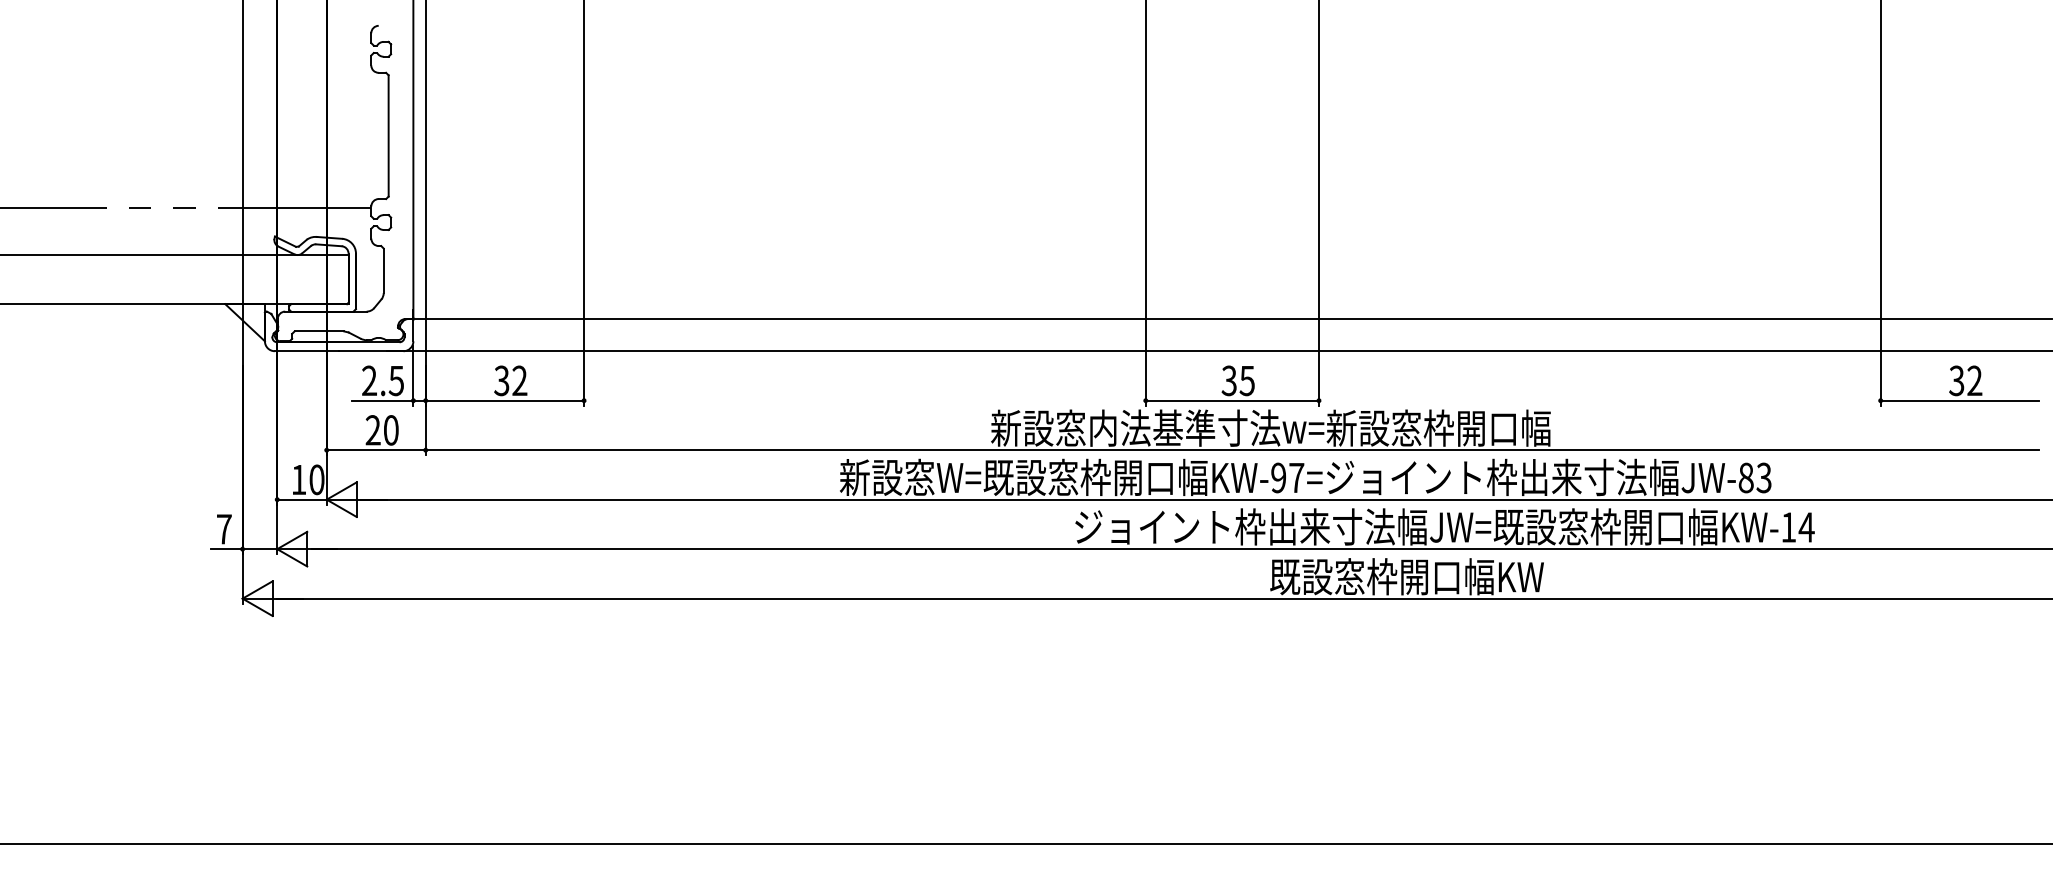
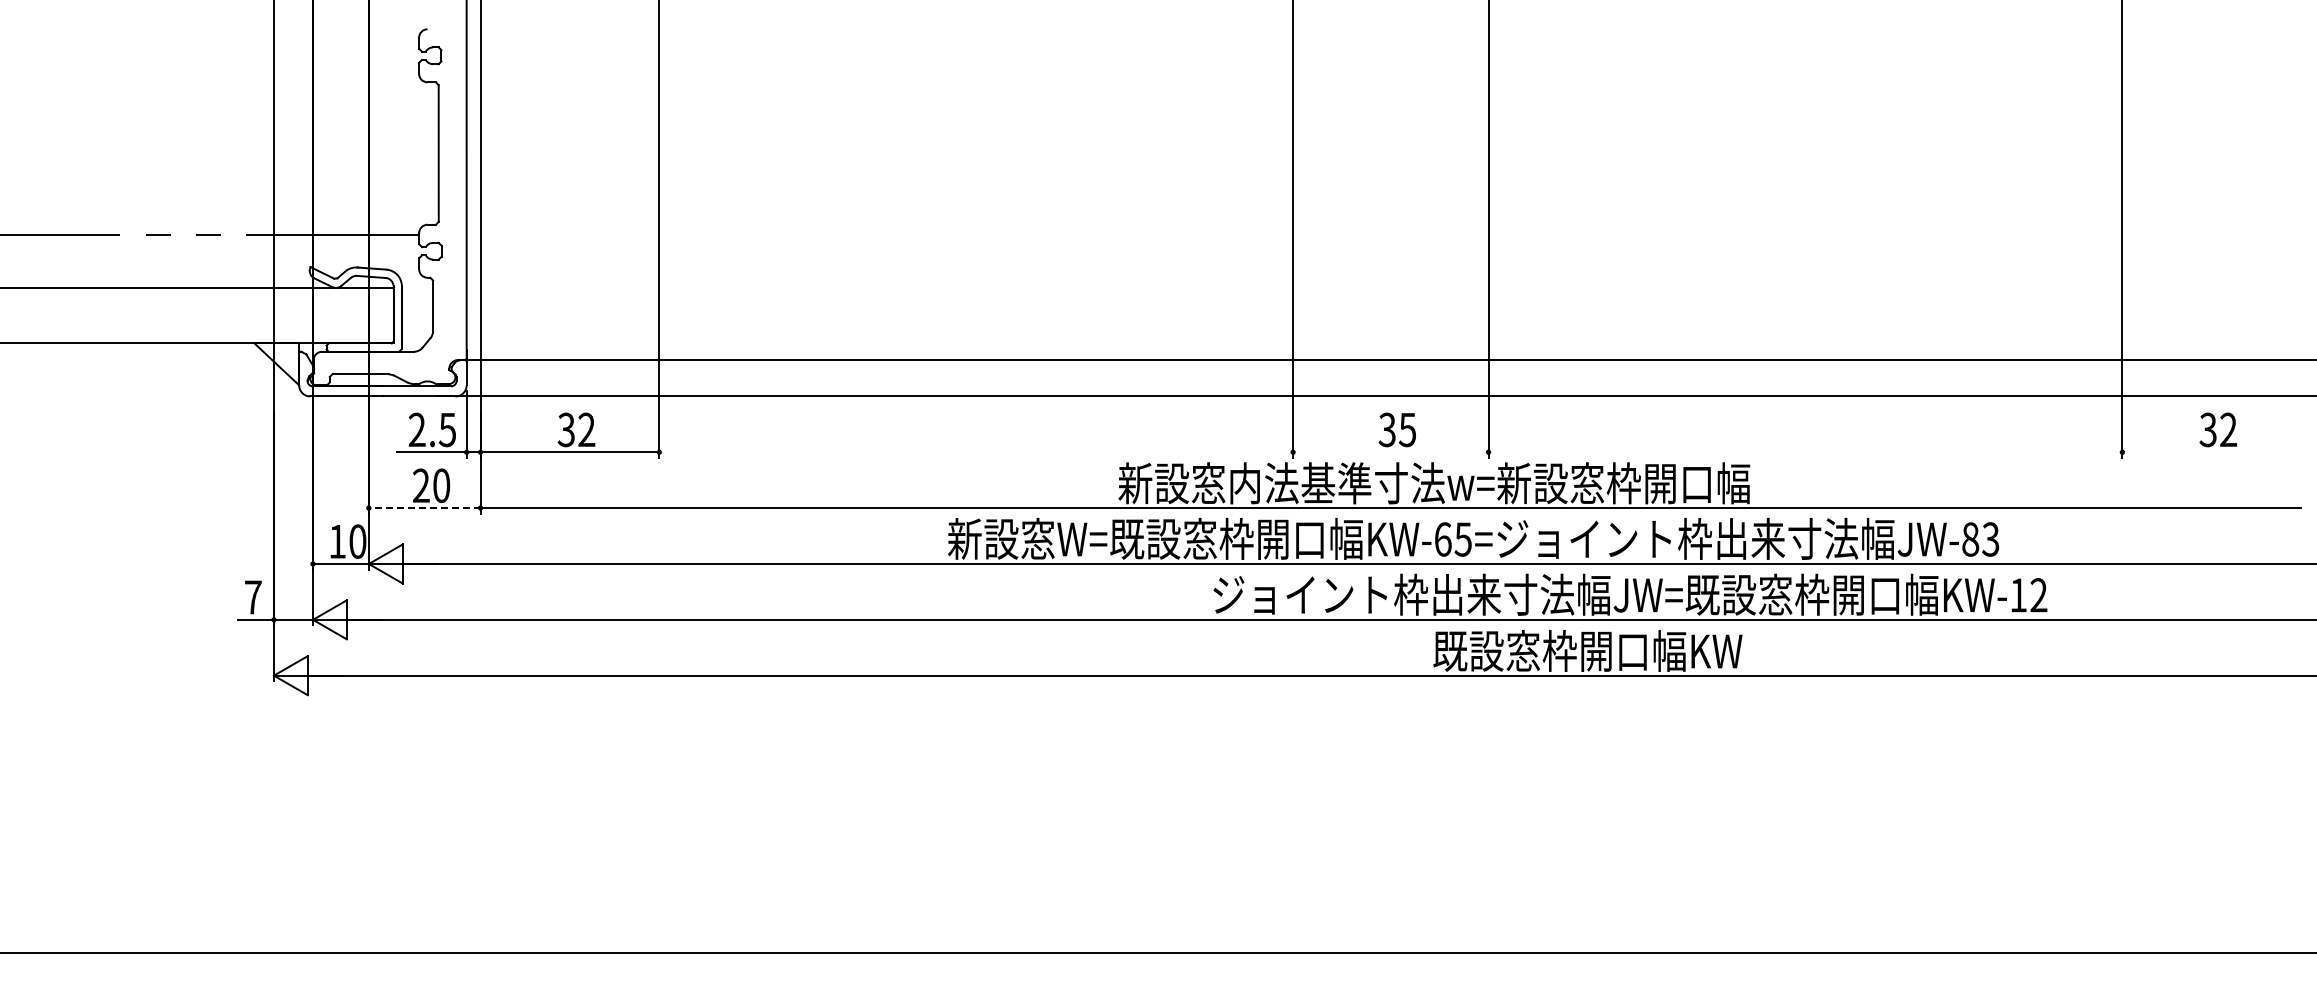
line: (1232, 400) -> (1390, 452), removed
line: (1959, 400) -> (2211, 452), removed
line: (376, 450) -> (424, 508), solid -> dashed
text: (1287, 477) -> (1452, 539), KW-97= -> KW-65=
text: (1806, 527) -> (2038, 595), KW-14 -> KW-12

